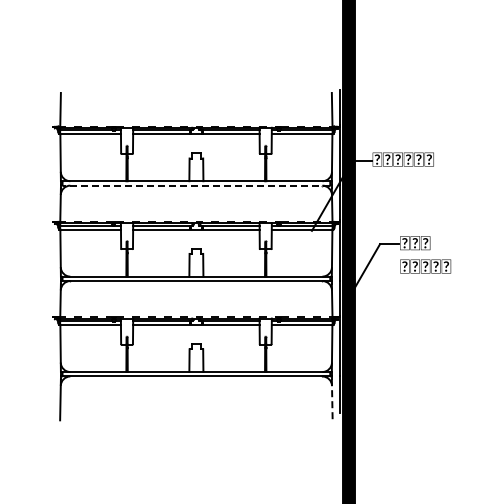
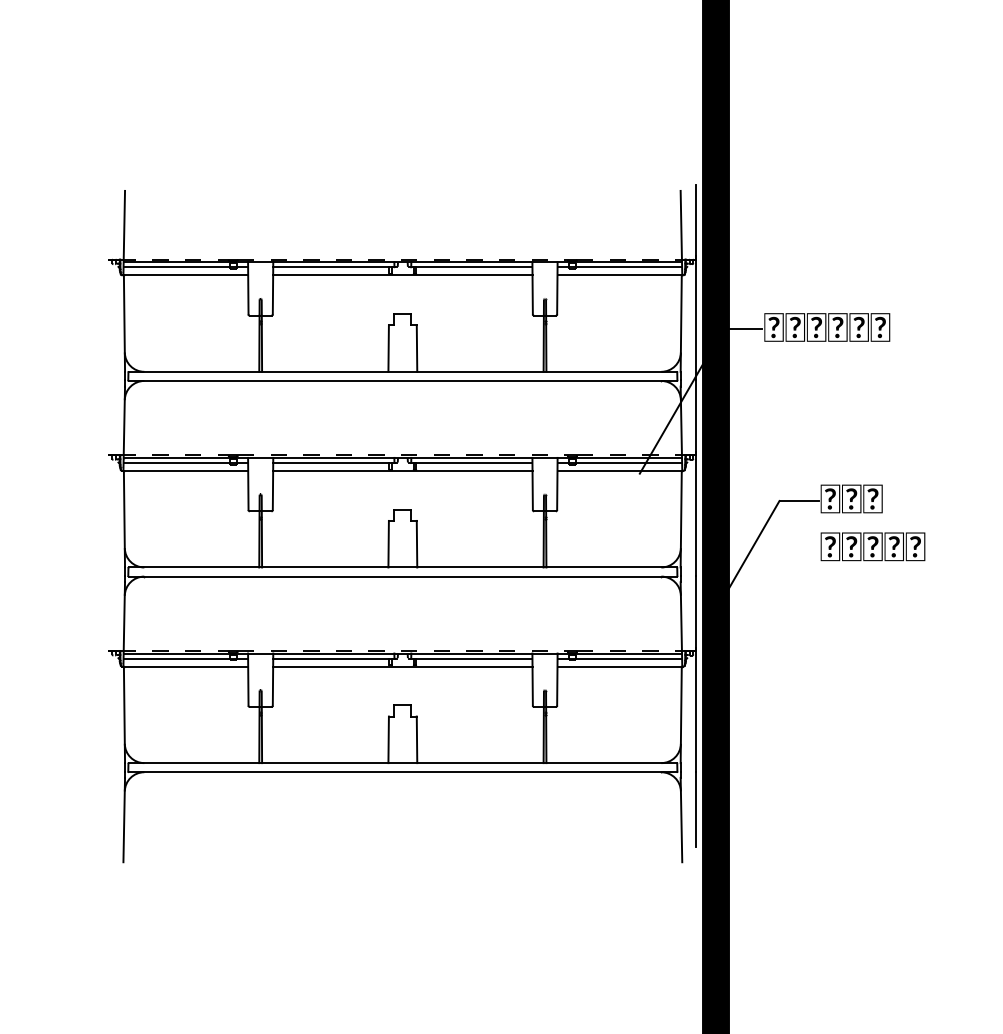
line: (196, 185) -> (403, 380), dashed -> solid
line: (332, 399) -> (681, 819), dashed -> solid

